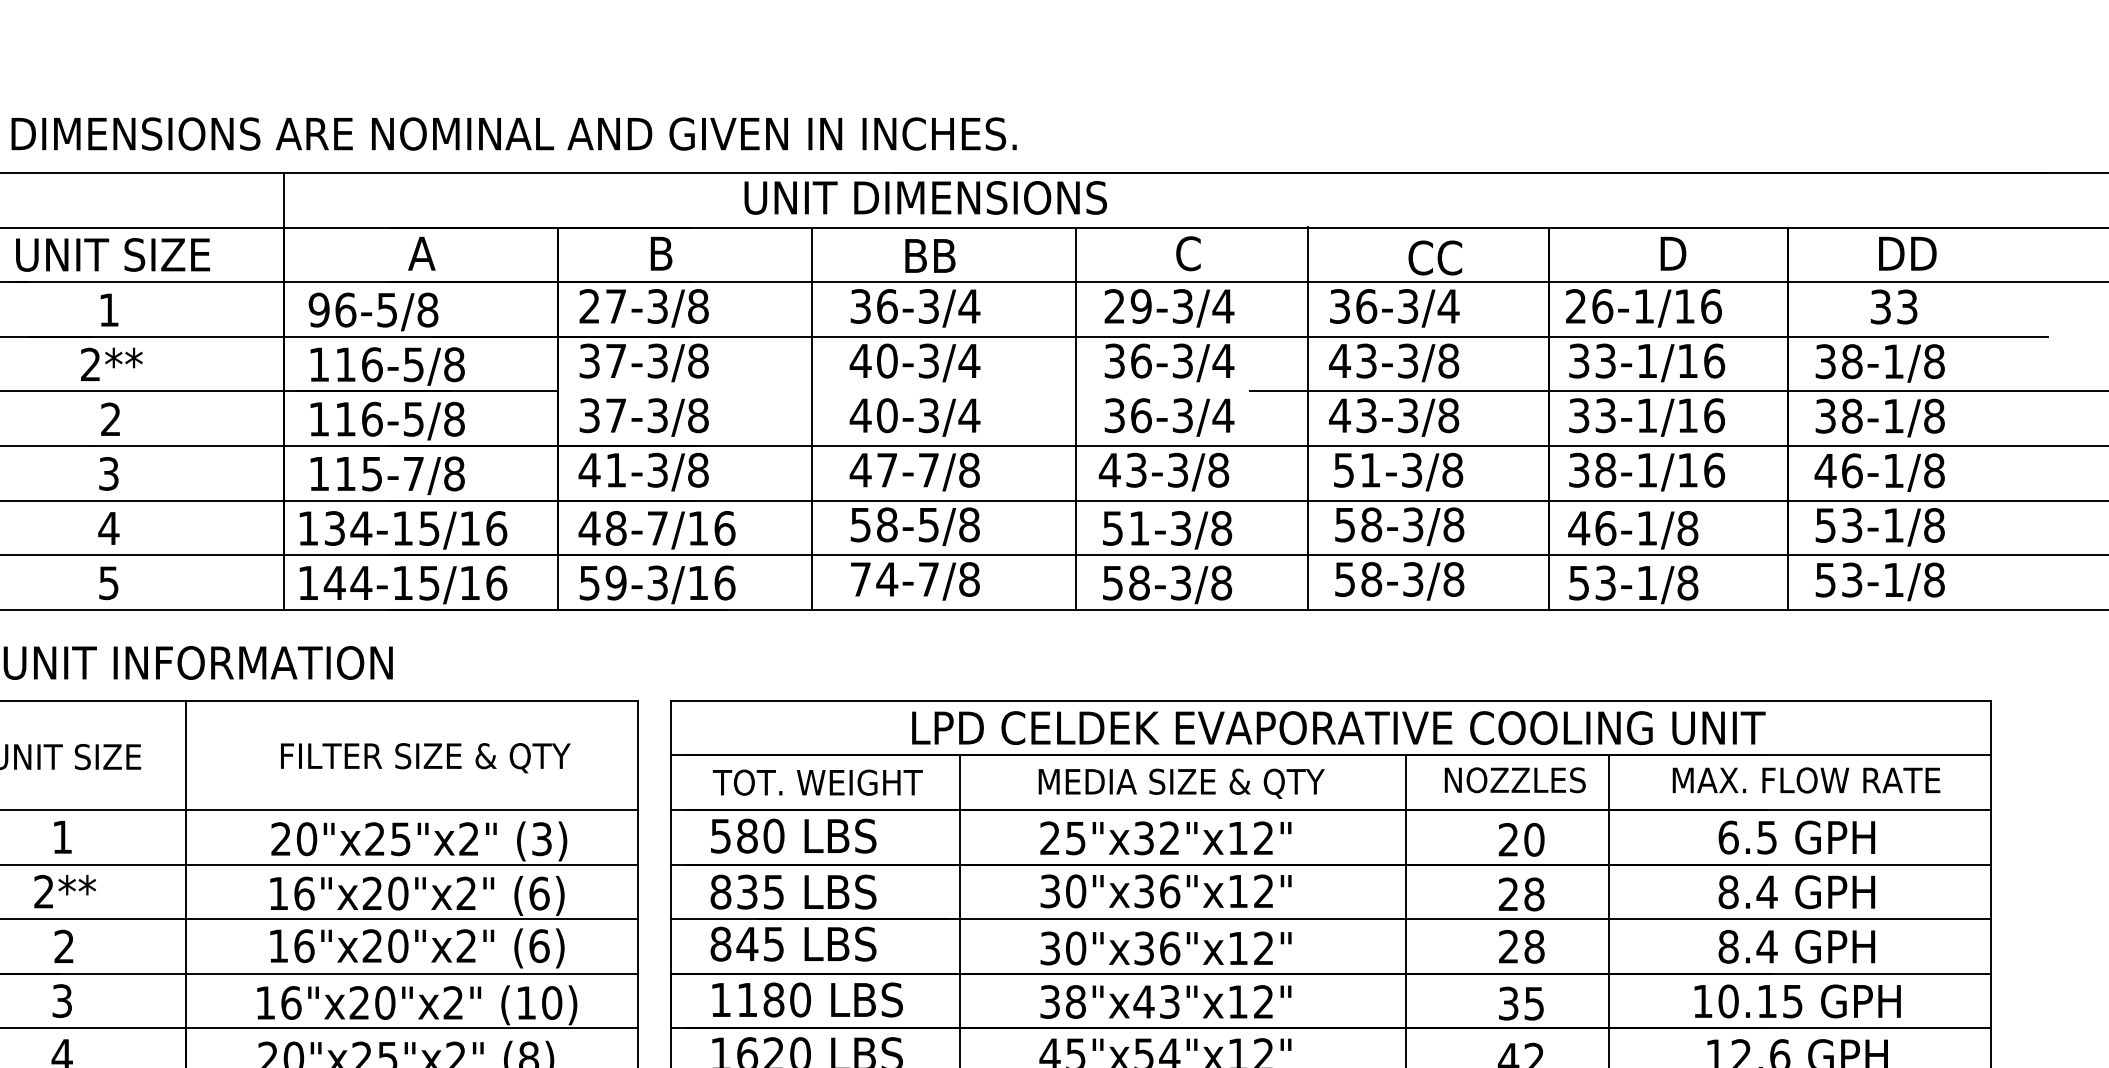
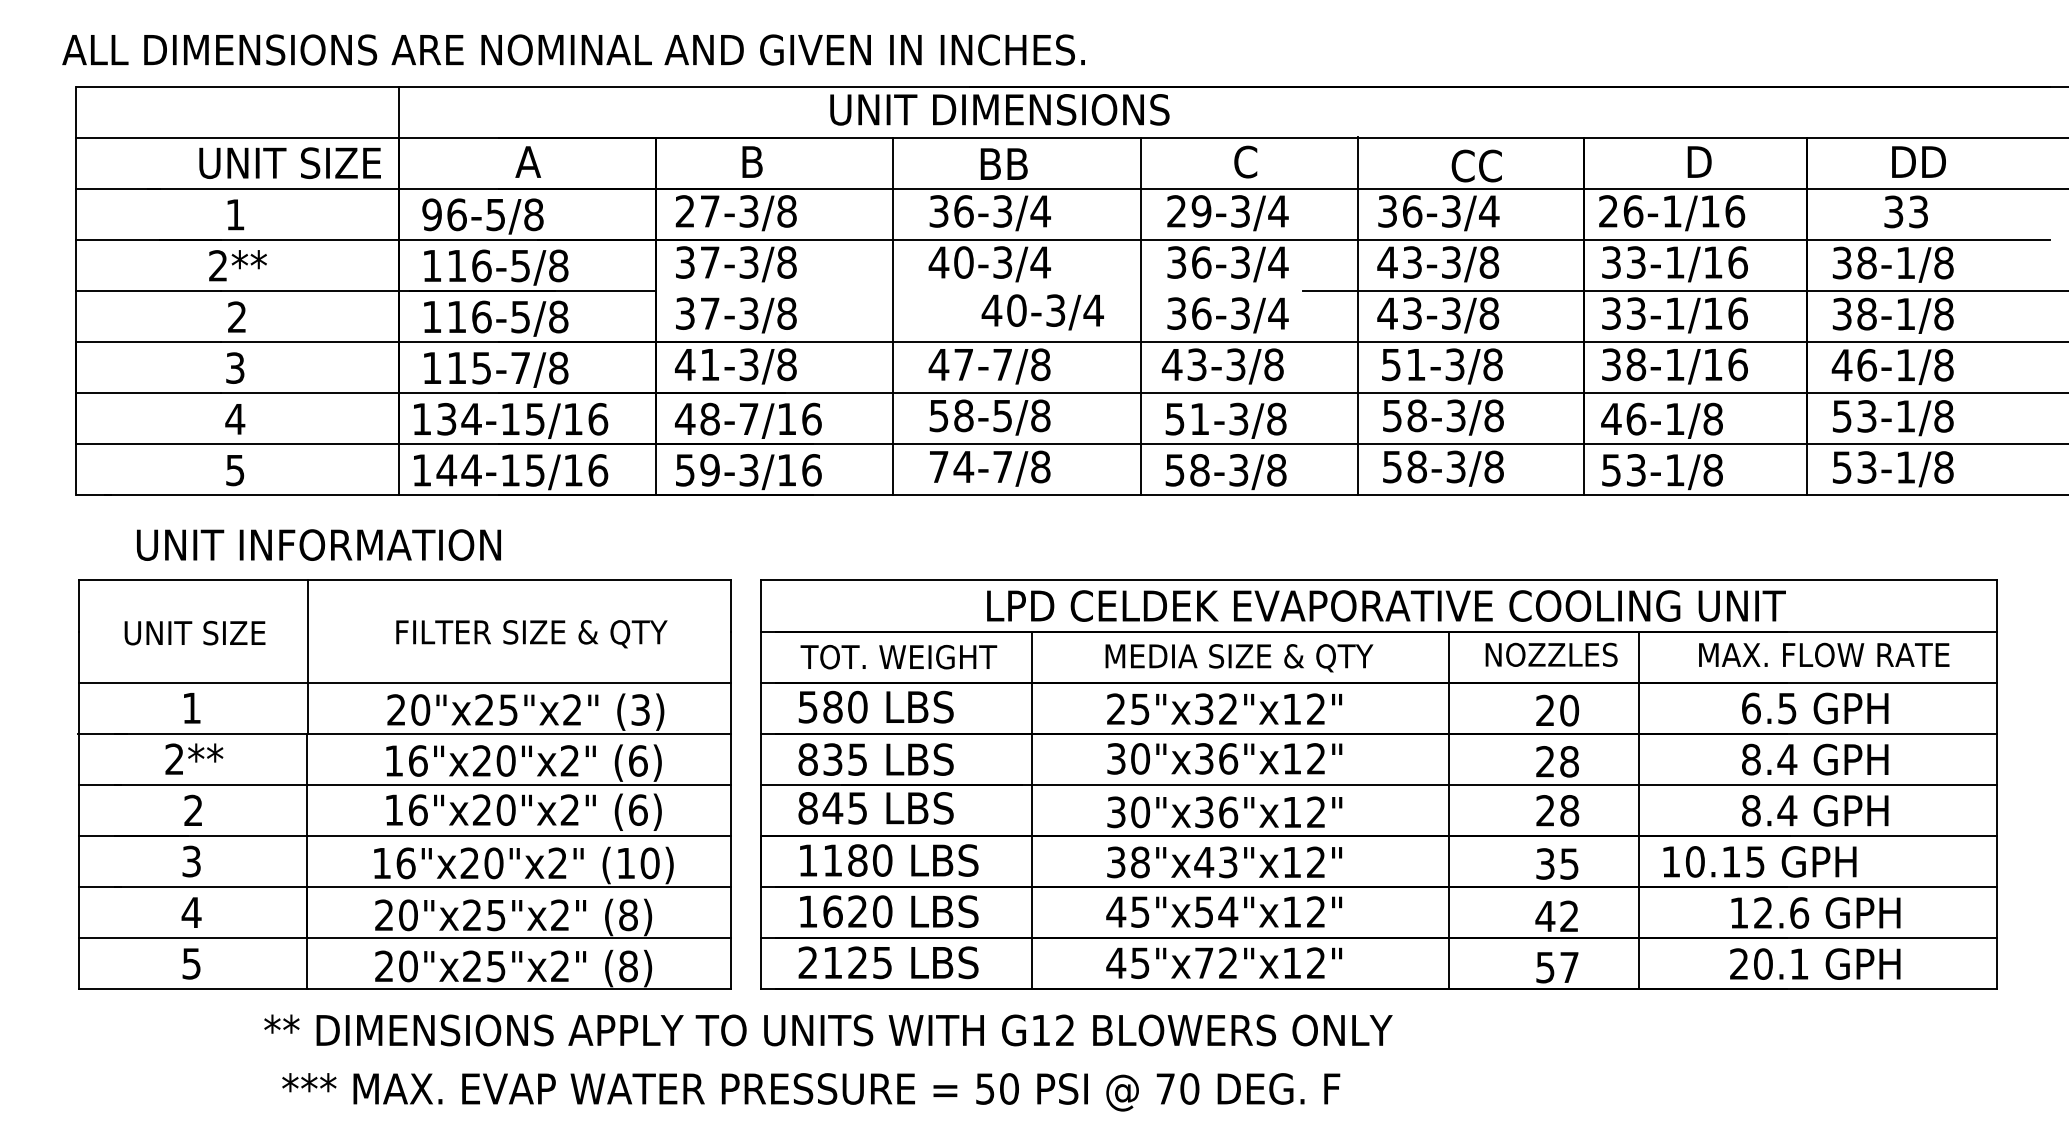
text: (112, 254) -> (289, 162), moved
text: (914, 417) -> (1042, 312), moved
text: (1797, 1001) -> (1759, 861), moved

